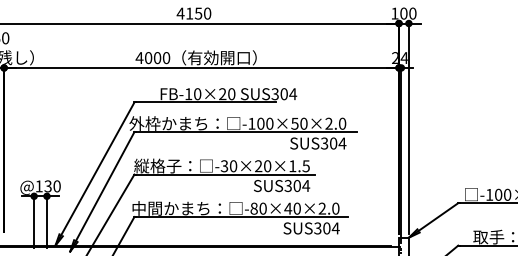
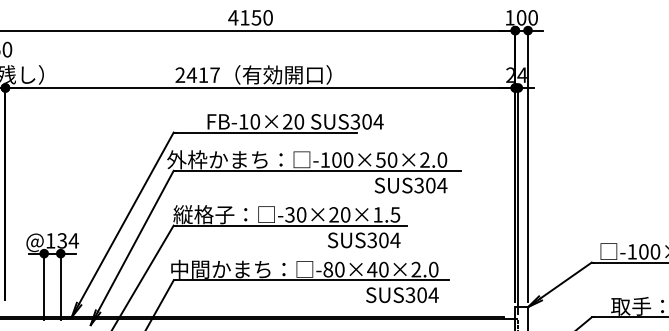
text: (152, 58) -> (196, 75), 4000 -> 2417
text: (57, 186) -> (74, 241), @130 -> @134

